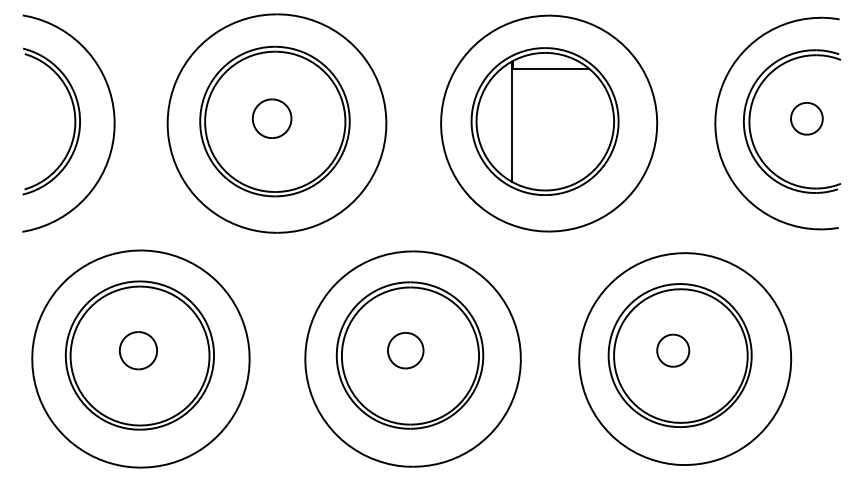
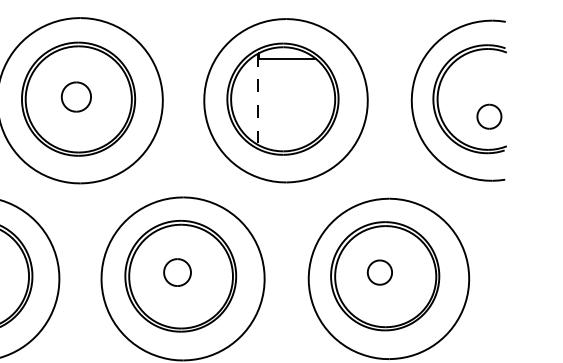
part: (806, 118) -> (489, 116), moved
line: (511, 122) -> (257, 99), solid -> dashed

